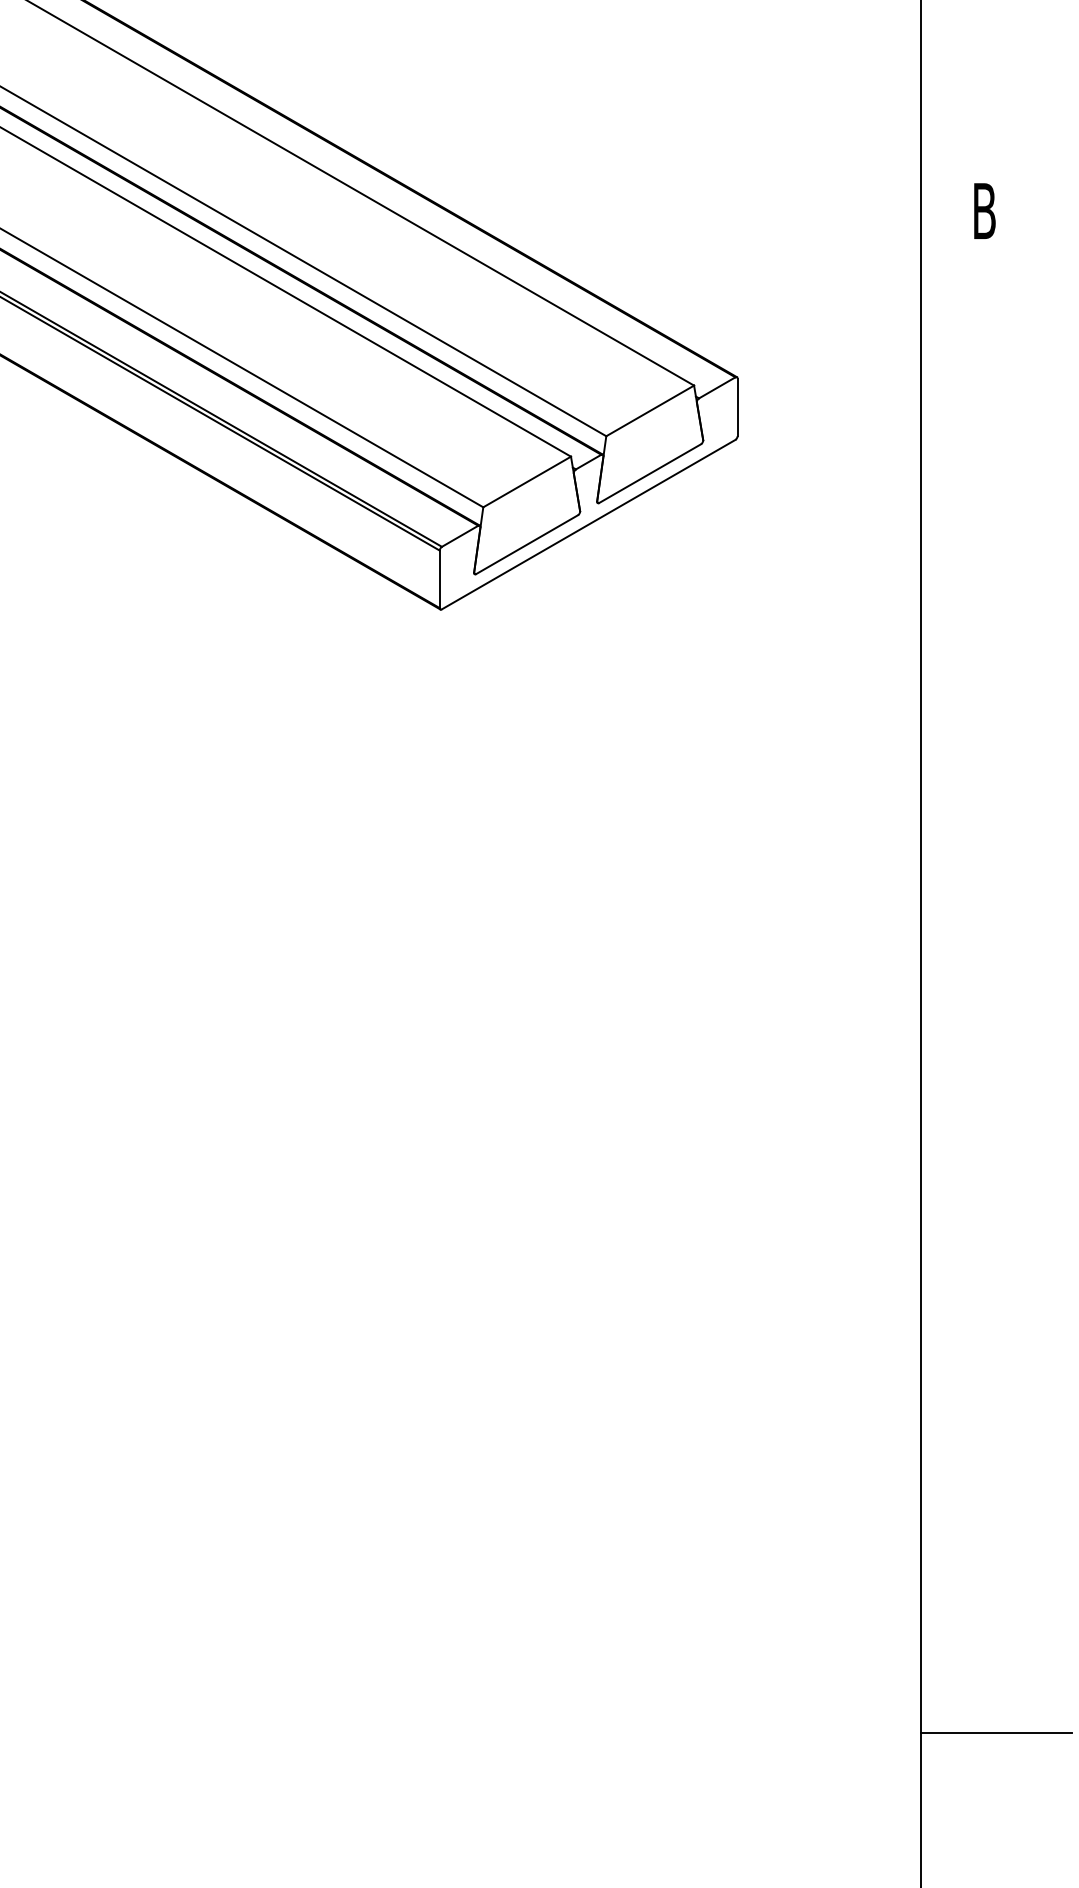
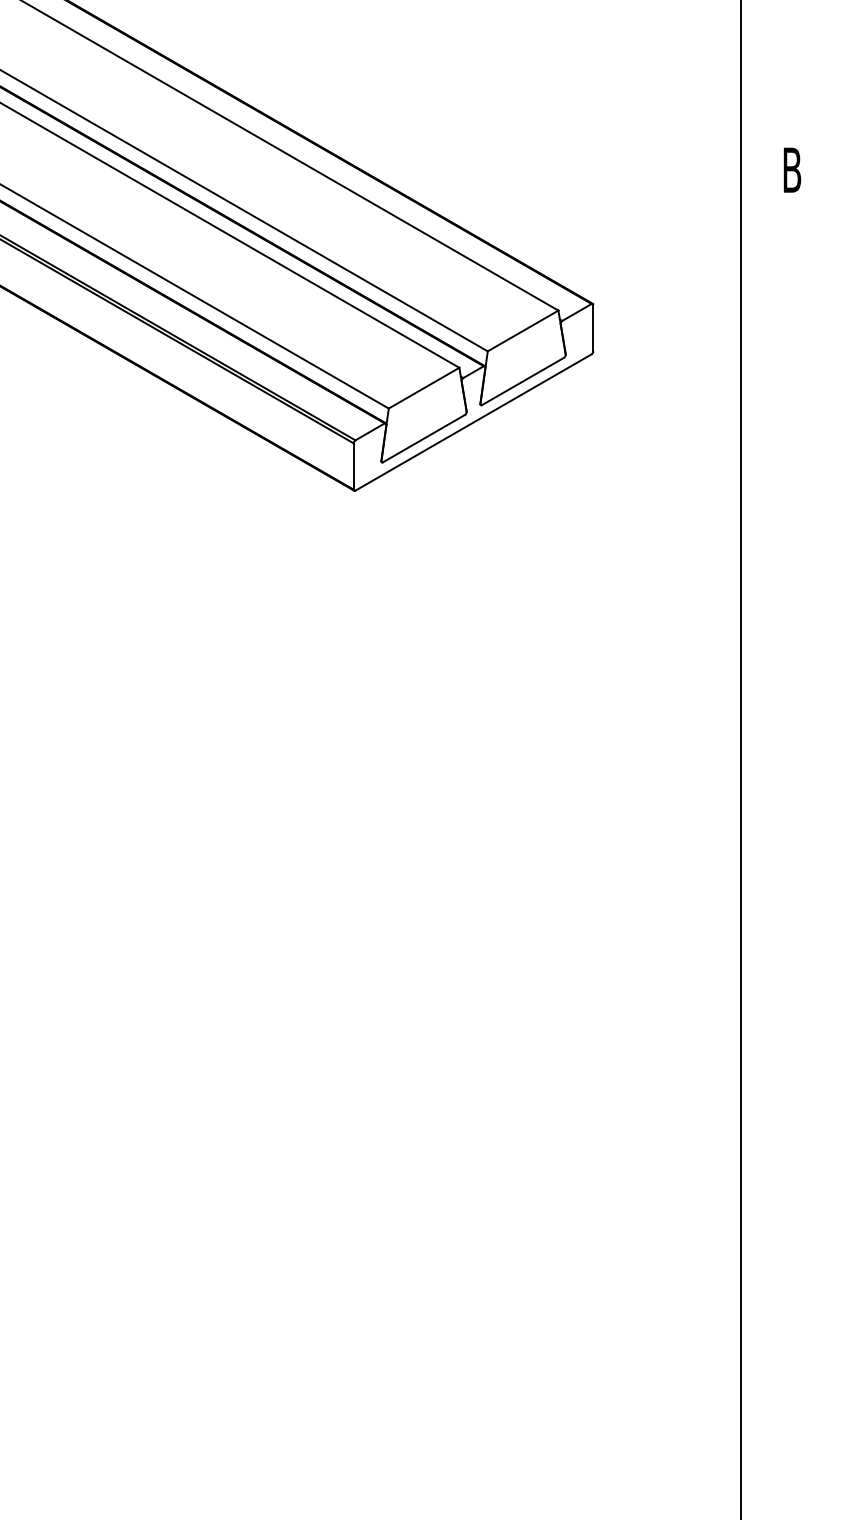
line: (995, 1732) -> (800, 1394), removed

